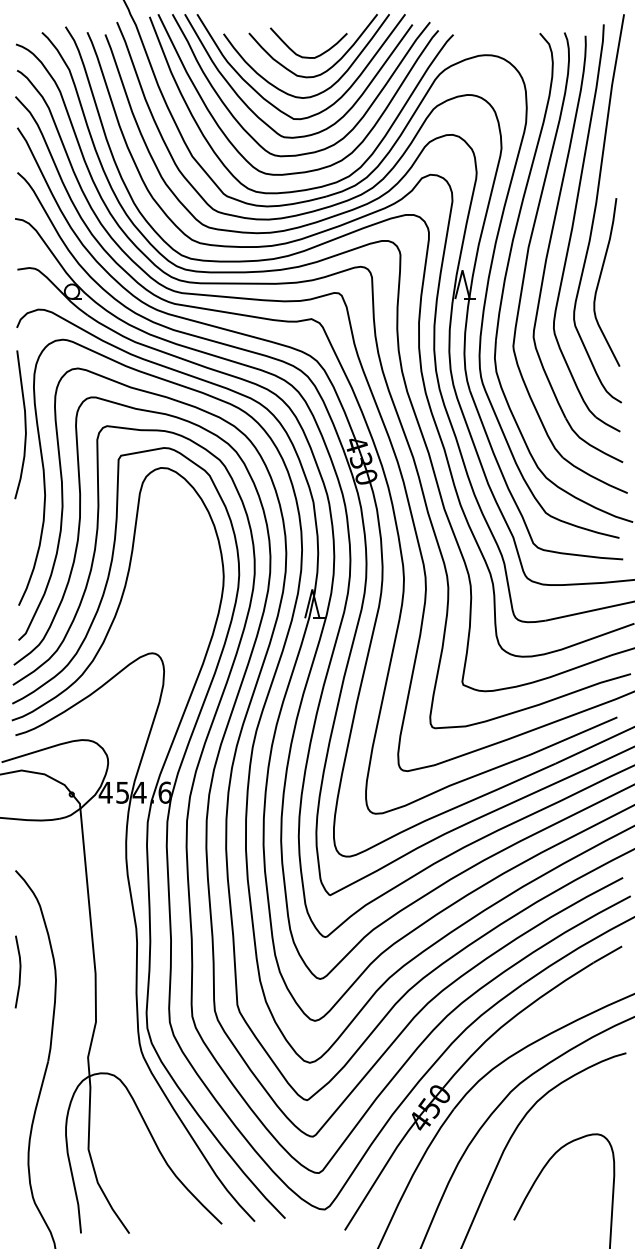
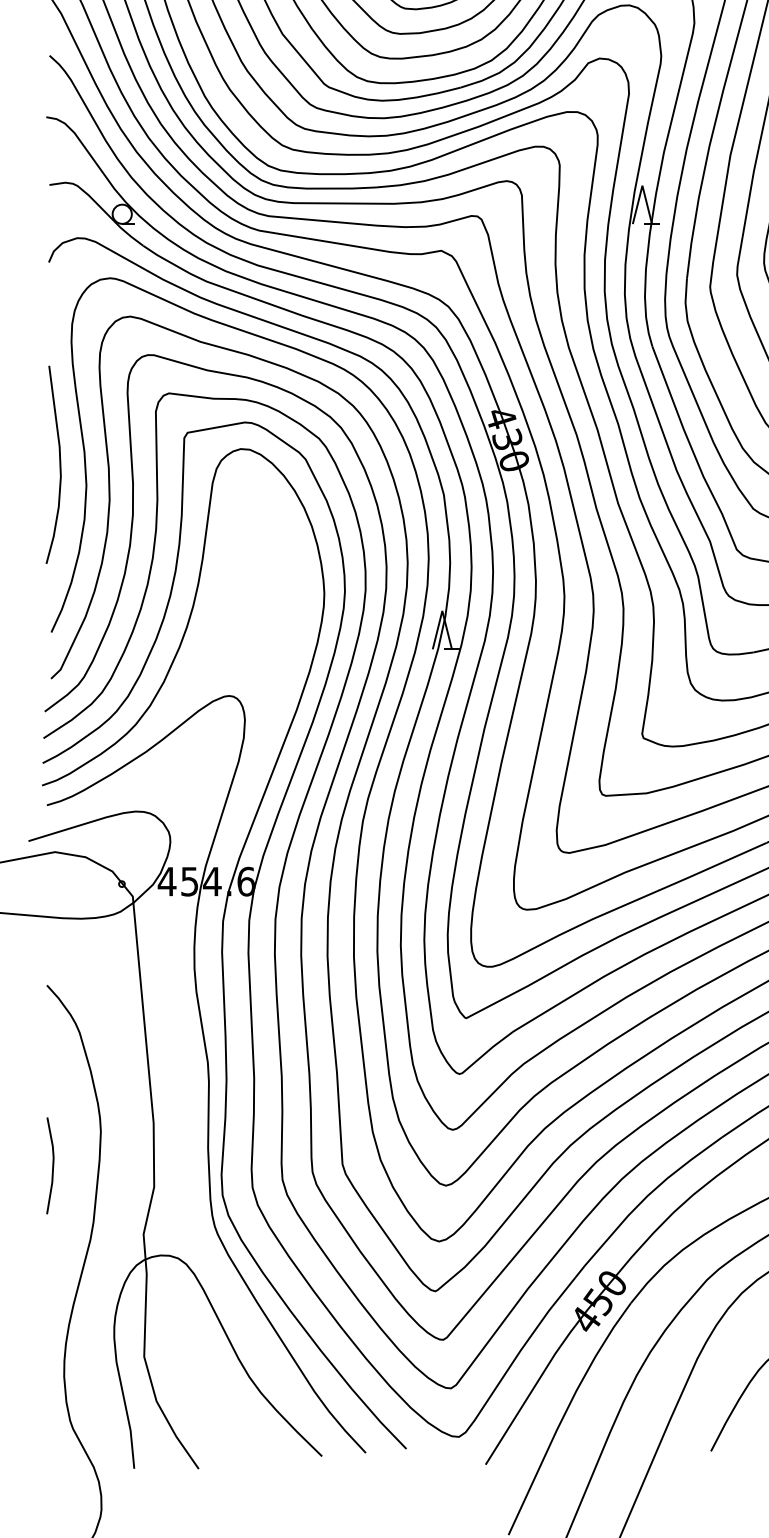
curve: (24, 424) -> (58, 464), moved
line: (19, 971) -> (52, 1165), moved

